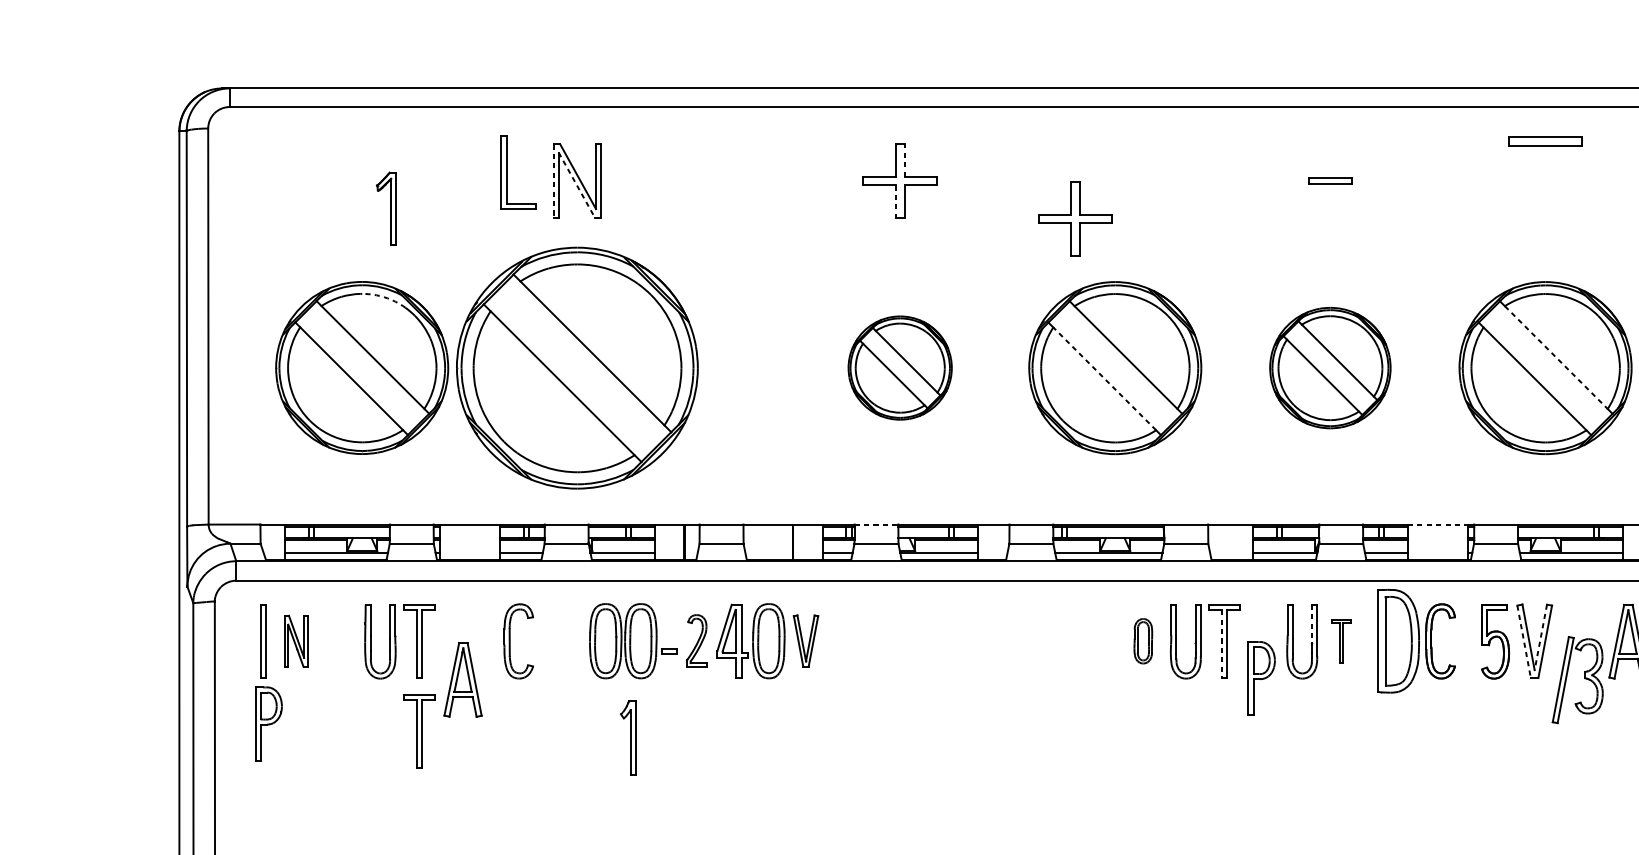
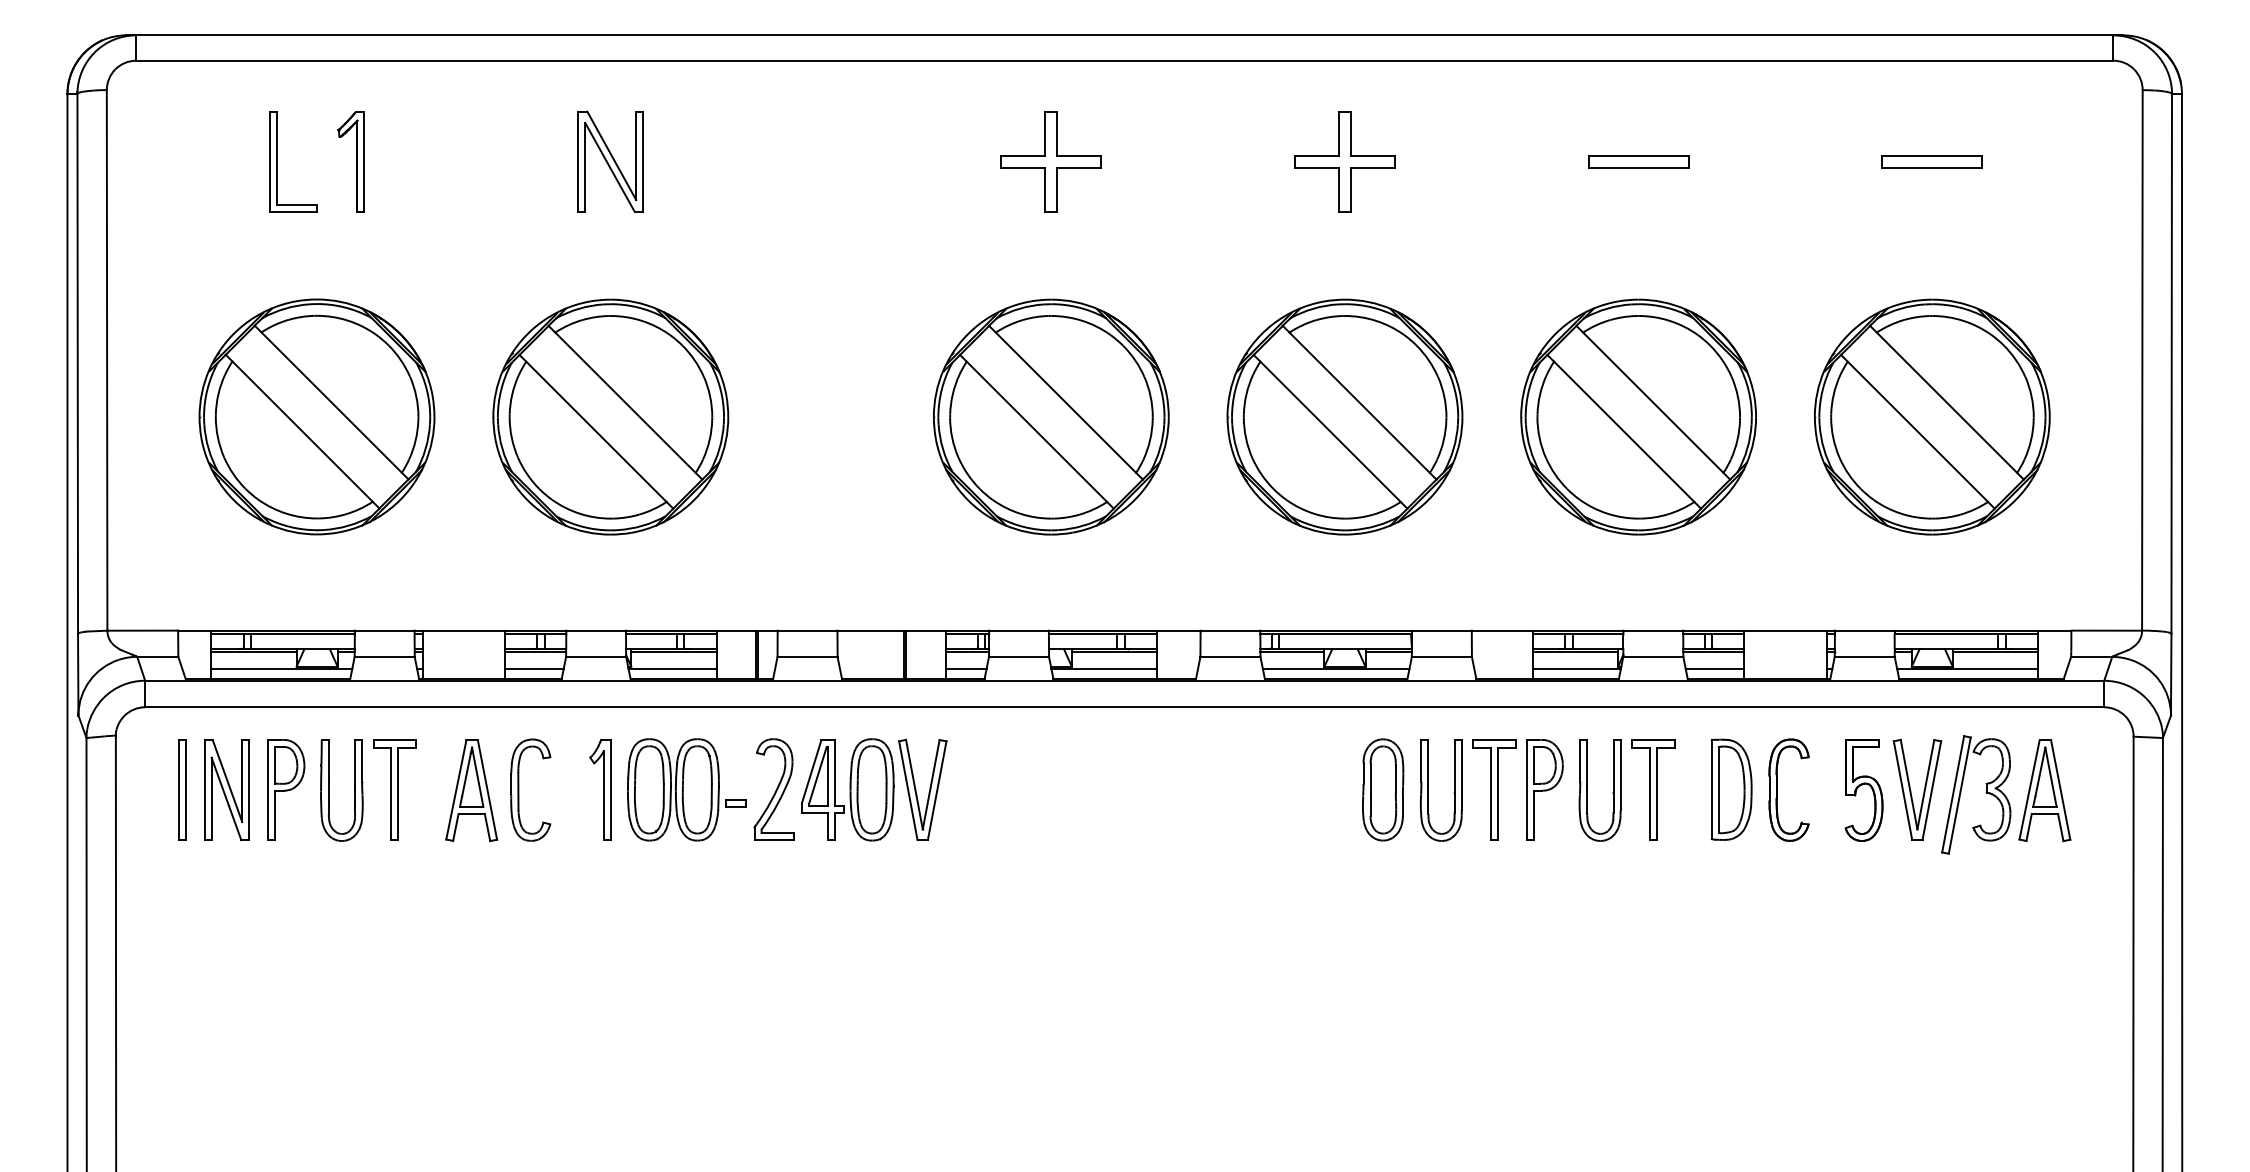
part: (1544, 141) -> (1931, 161), moved
line: (904, 160) -> (1057, 133), dashed -> solid
part: (506, 172) -> (277, 161), moved
line: (553, 180) -> (578, 161), dashed -> solid
part: (1330, 180) -> (1638, 161), size x1.67
line: (576, 185) -> (609, 167), dashed -> solid
line: (895, 202) -> (1045, 190), dashed -> solid
part: (385, 208) -> (350, 161), moved
part: (1075, 218) -> (1344, 161), moved
arc: (385, 297) -> (348, 320), dashed -> solid
line: (1556, 358) -> (1947, 403), dashed -> solid
part: (577, 367) -> (610, 416), size x0.71
part: (900, 367) -> (1051, 416), size x1.67
part: (1330, 367) -> (1638, 416), size x1.43
line: (1104, 378) -> (1330, 431), dashed -> solid
line: (876, 524) -> (1019, 630), dashed -> solid
line: (1438, 524) -> (1785, 630), dashed -> solid
line: (1312, 624) -> (1613, 767), dashed -> solid
line: (1540, 637) -> (1925, 785), dashed -> solid
part: (295, 640) -> (226, 789), size x1.43
part: (696, 640) -> (773, 789), size x1.43
part: (805, 640) -> (922, 789), size x1.43
part: (1143, 640) -> (1383, 789), size x1.67
part: (1341, 640) -> (1653, 789), size x1.67
part: (1398, 640) -> (1731, 789), size x0.71
line: (1524, 642) -> (1903, 791), dashed -> solid
line: (1221, 644) -> (1490, 794), dashed -> solid
part: (1261, 678) -> (1544, 789), moved
part: (1584, 678) -> (1985, 792), moved
part: (462, 679) -> (471, 790), moved
part: (268, 723) -> (286, 789), moved
part: (418, 731) -> (394, 912), removed
part: (628, 737) -> (600, 789), moved

